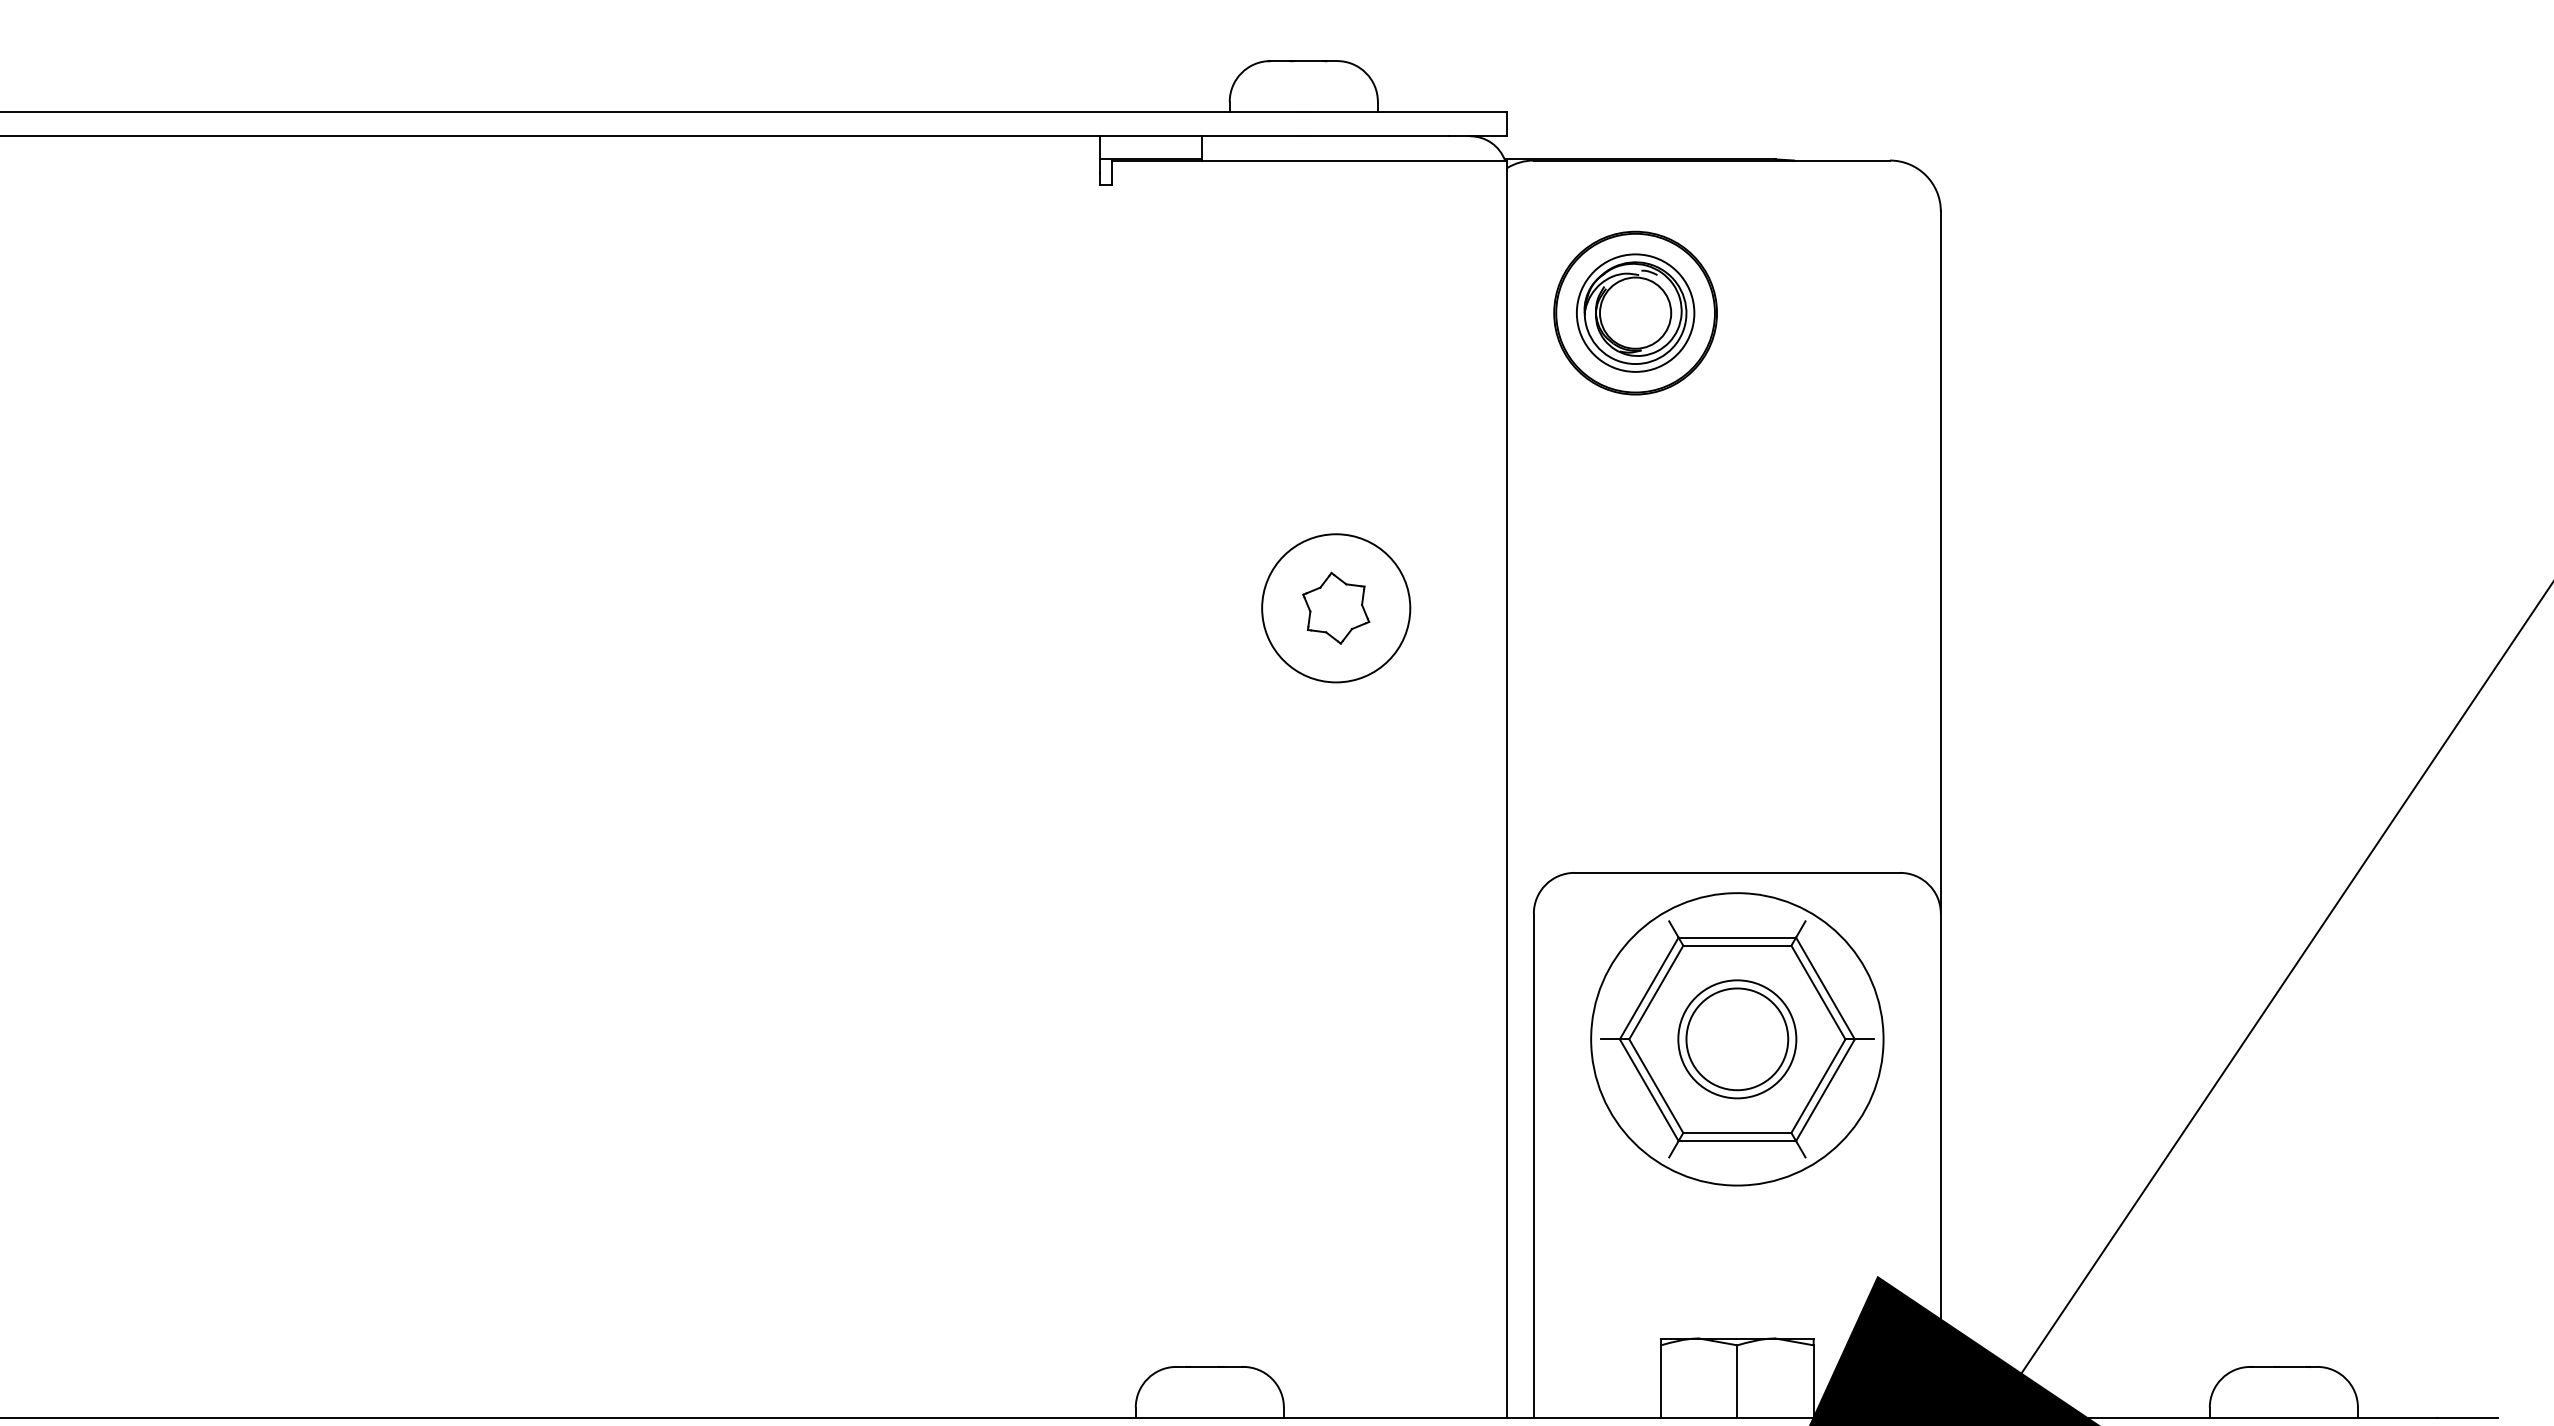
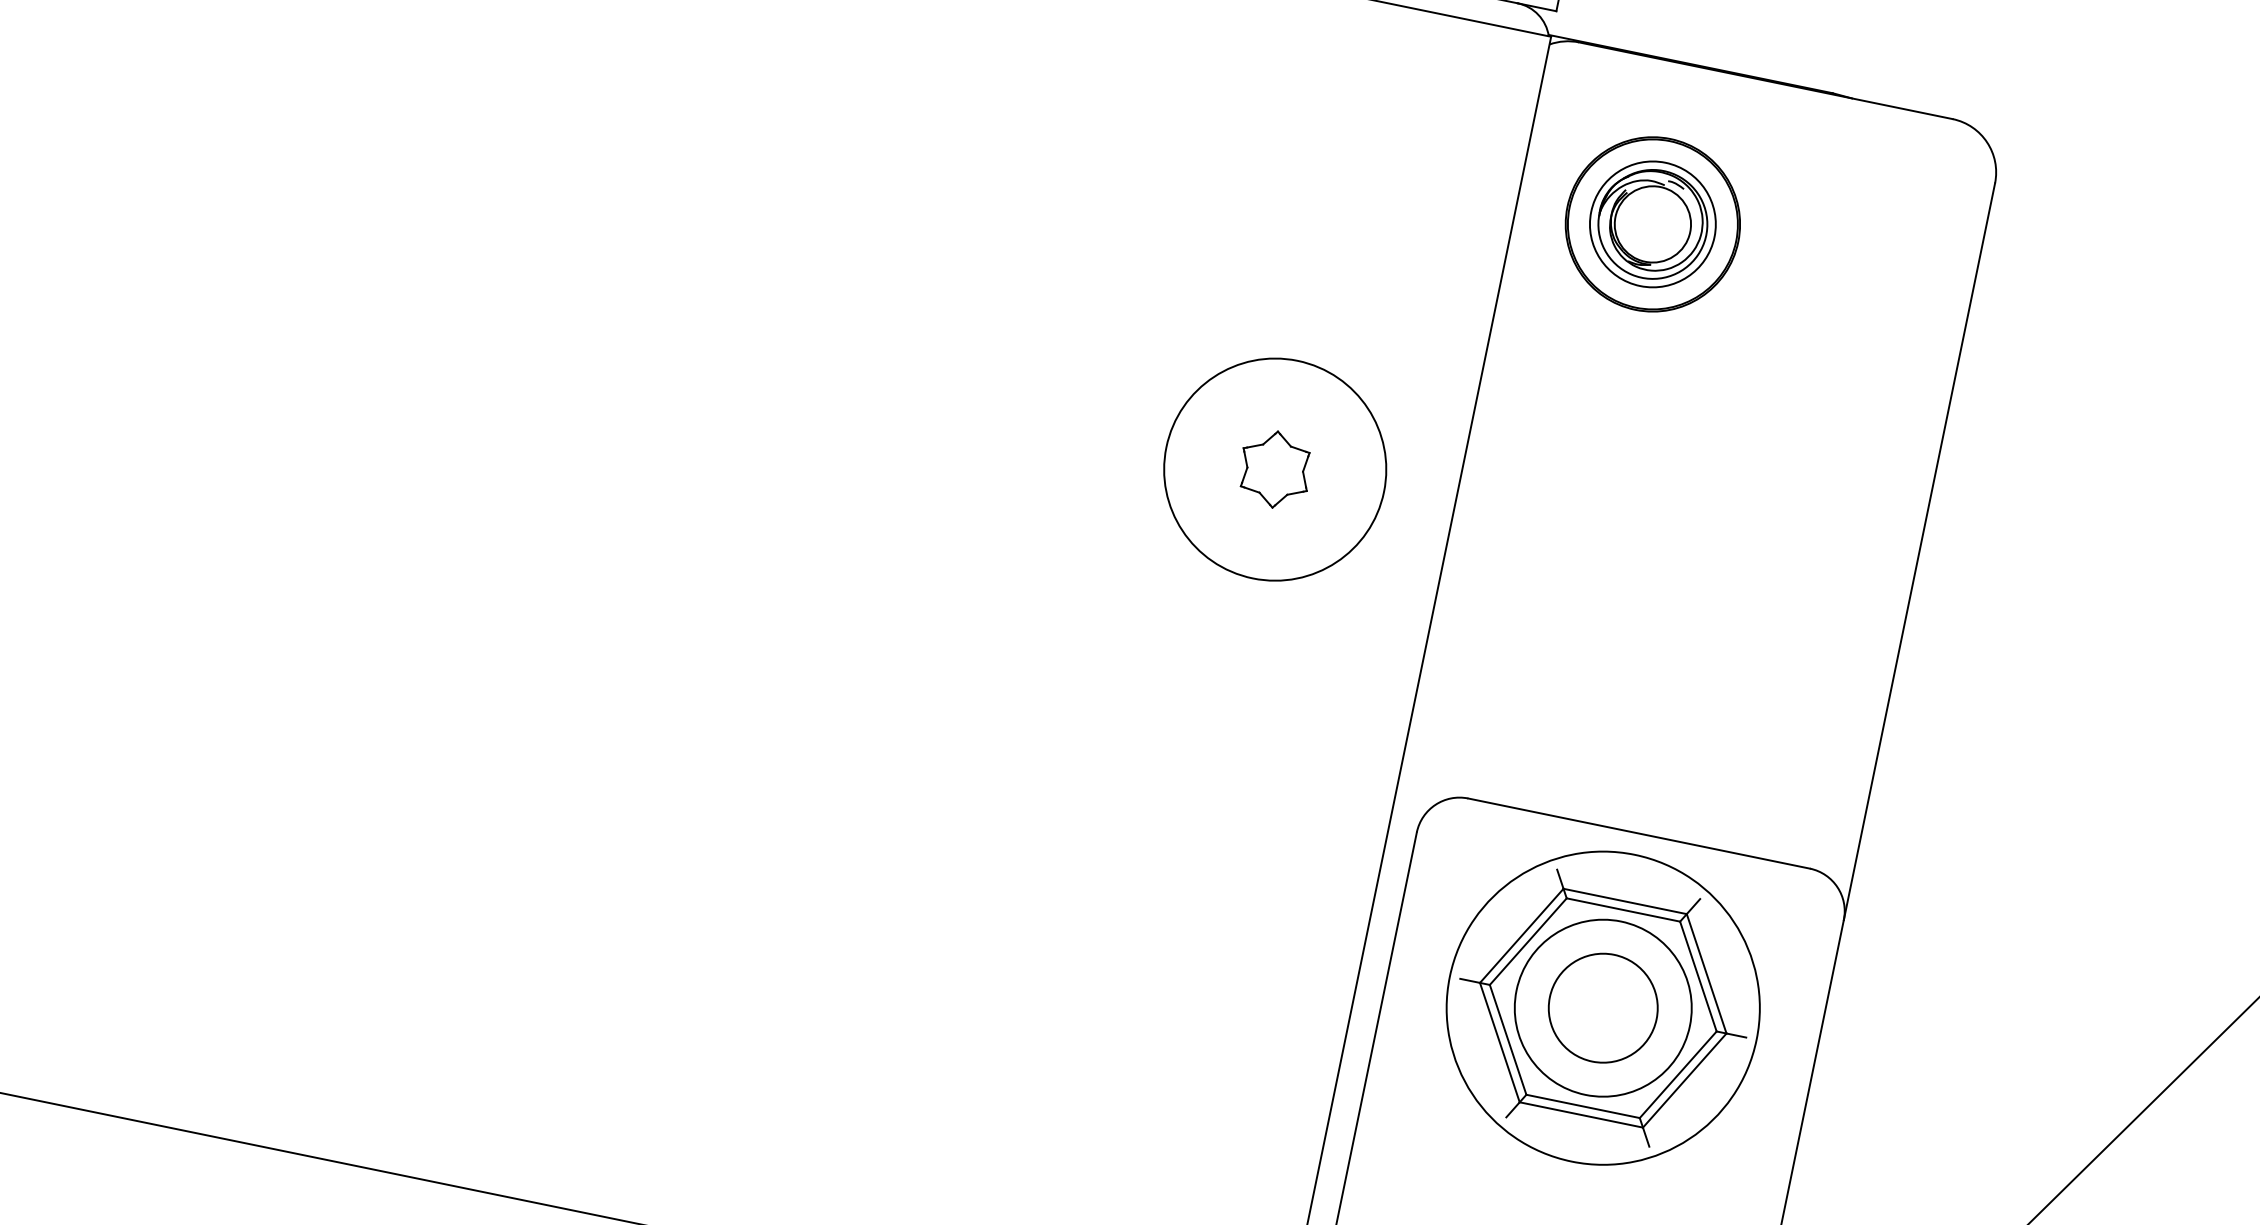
circle: (1336, 608) -> (1275, 469), size x1.4
circle: (1737, 1039) -> (1603, 1008), size x1.4

